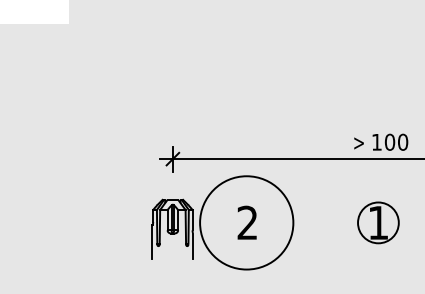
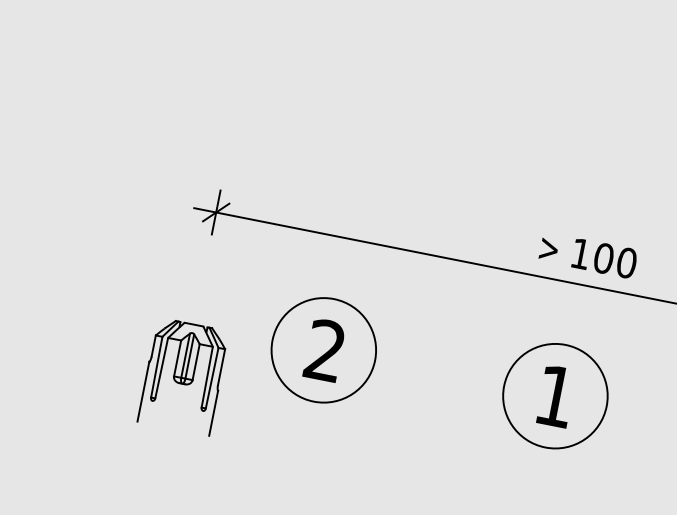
circle: (246, 222) -> (323, 349), size x0.62
circle: (378, 222) -> (555, 395), size x1.43
part: (172, 228) -> (183, 374), moved

